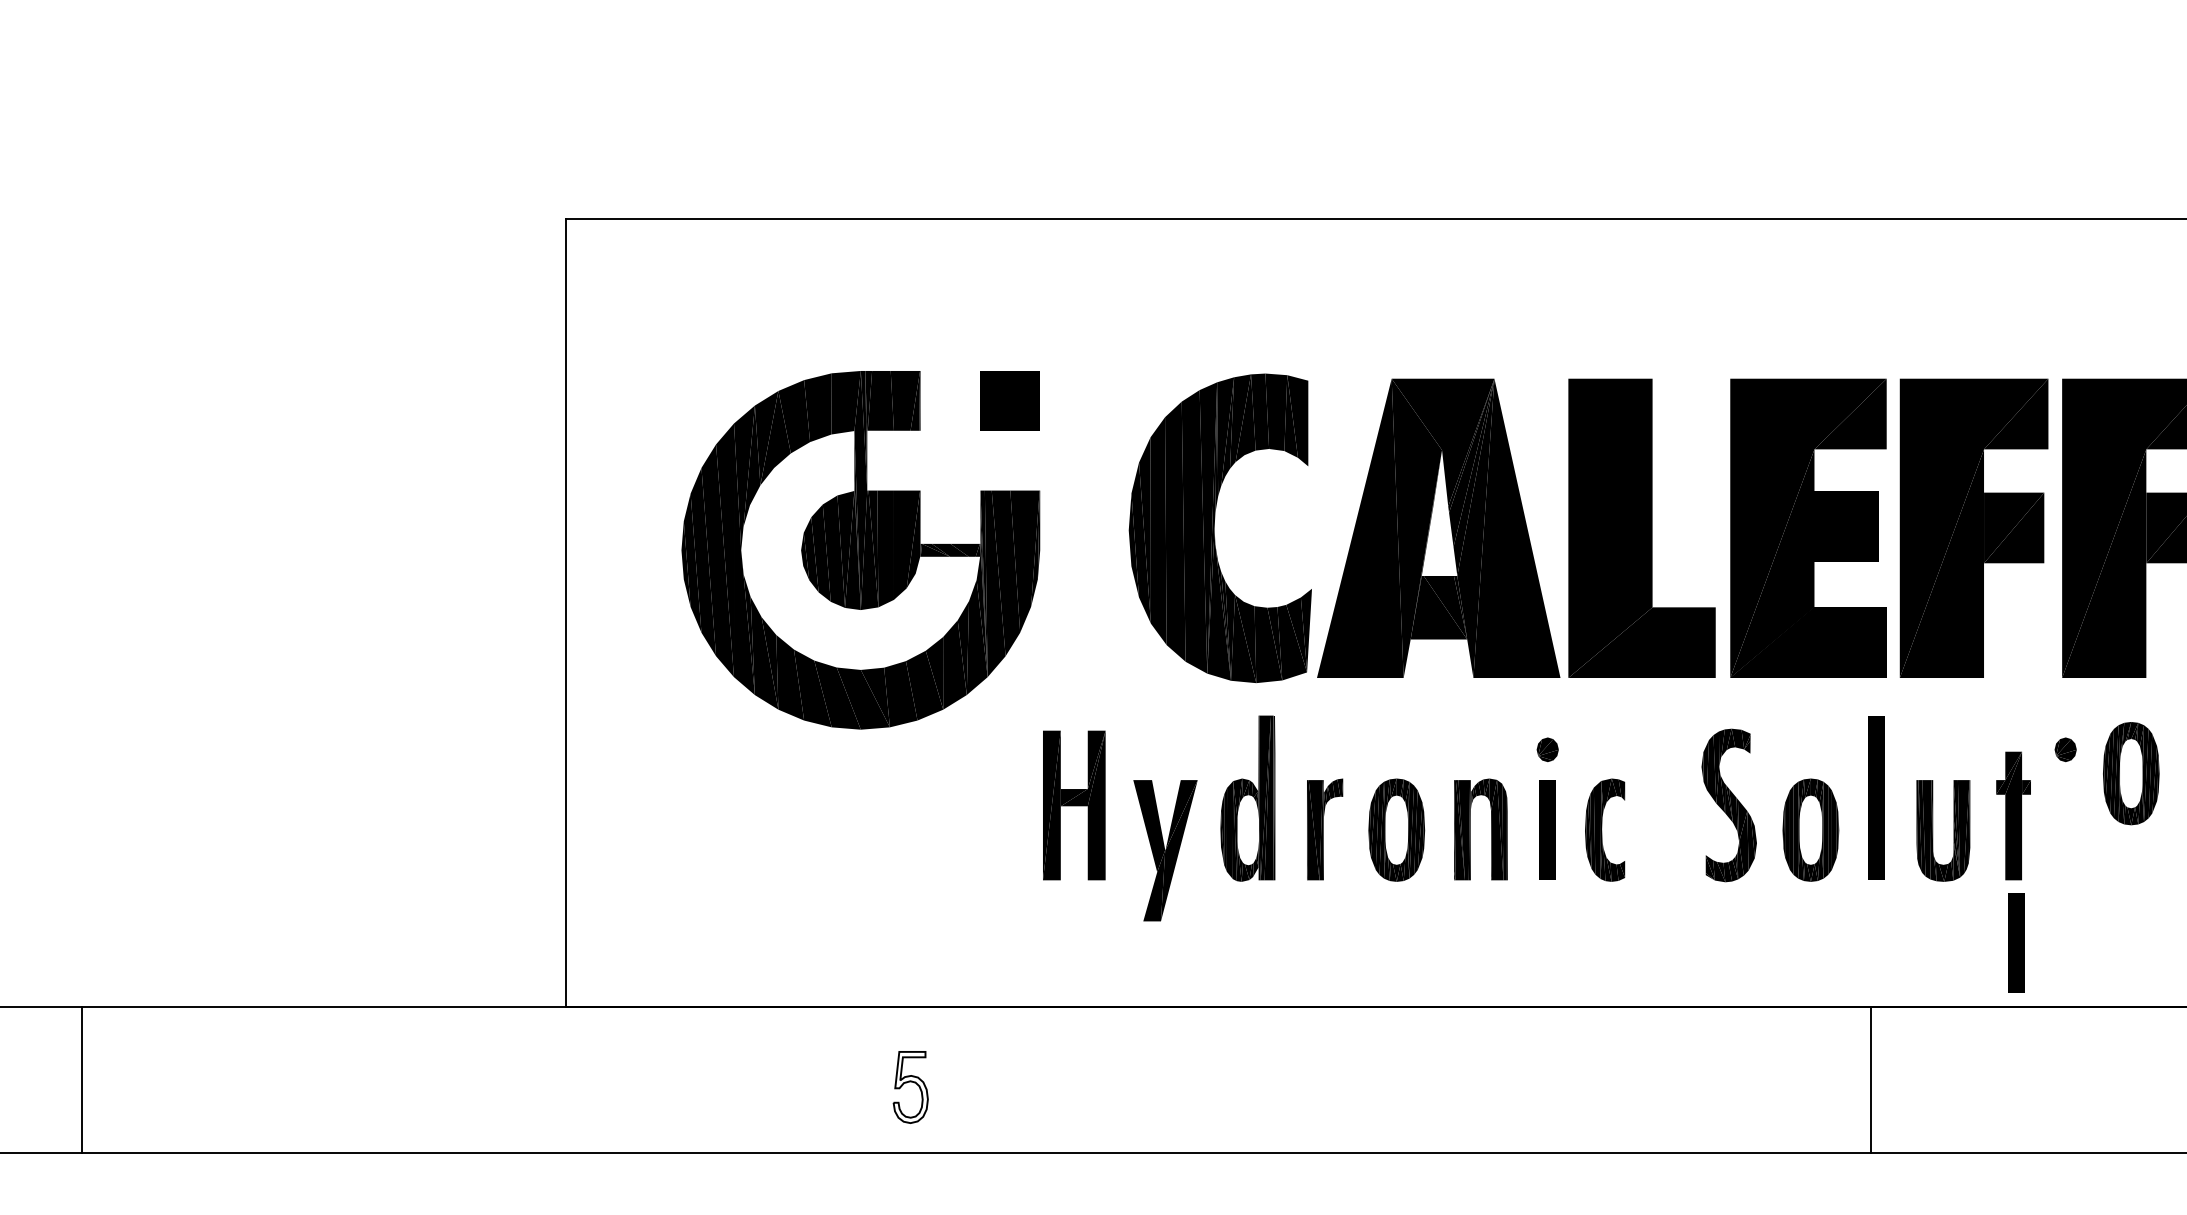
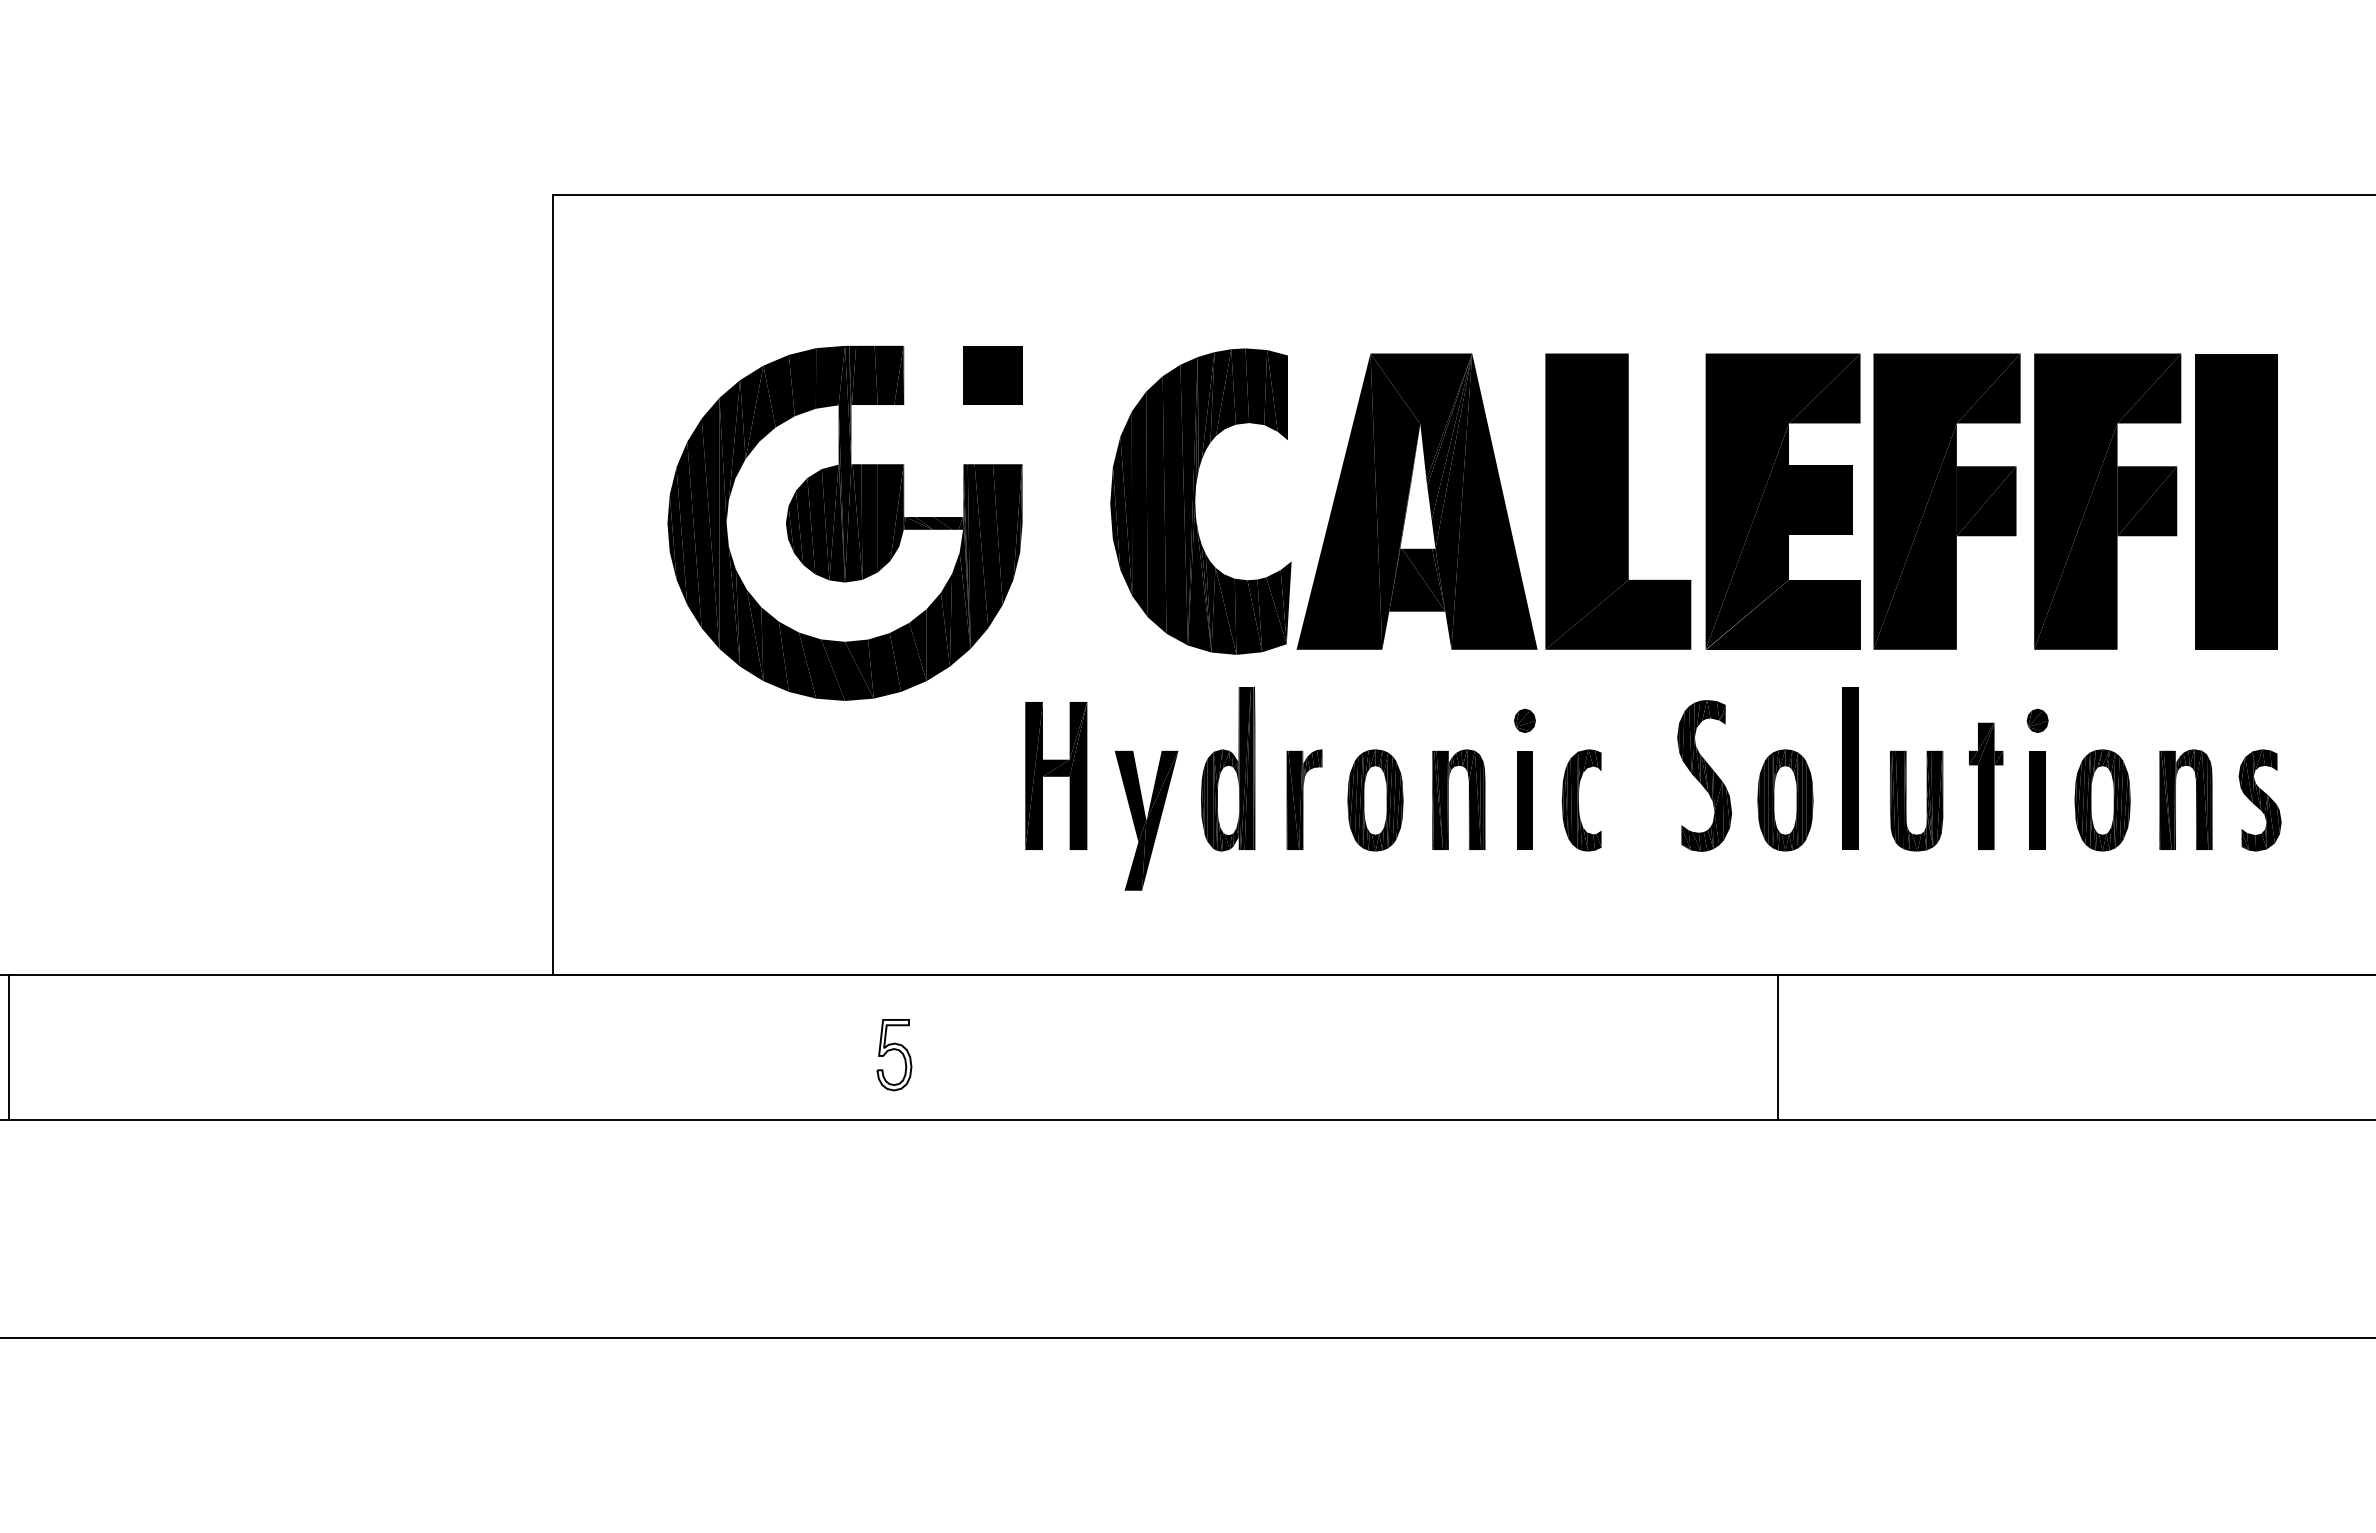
part: (2131, 773) -> (2102, 800), moved
part: (2015, 943) -> (2037, 800), moved
line: (82, 1079) -> (9, 1047), moved
line: (1870, 1079) -> (1777, 1047), moved

